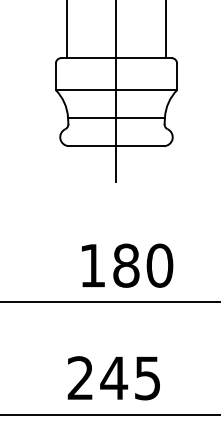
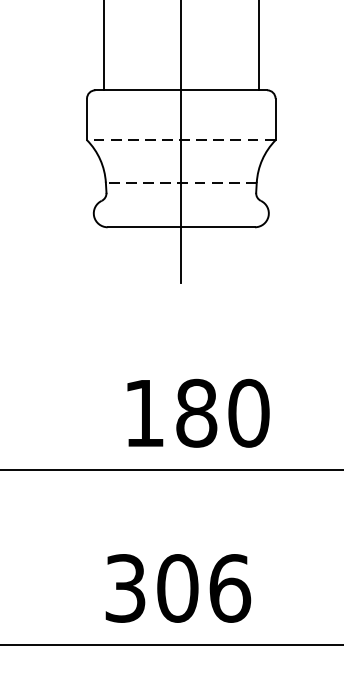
line: (116, 90) -> (181, 140), solid -> dashed
line: (116, 117) -> (181, 182), solid -> dashed
text: (114, 378) -> (178, 588), 245 -> 306

